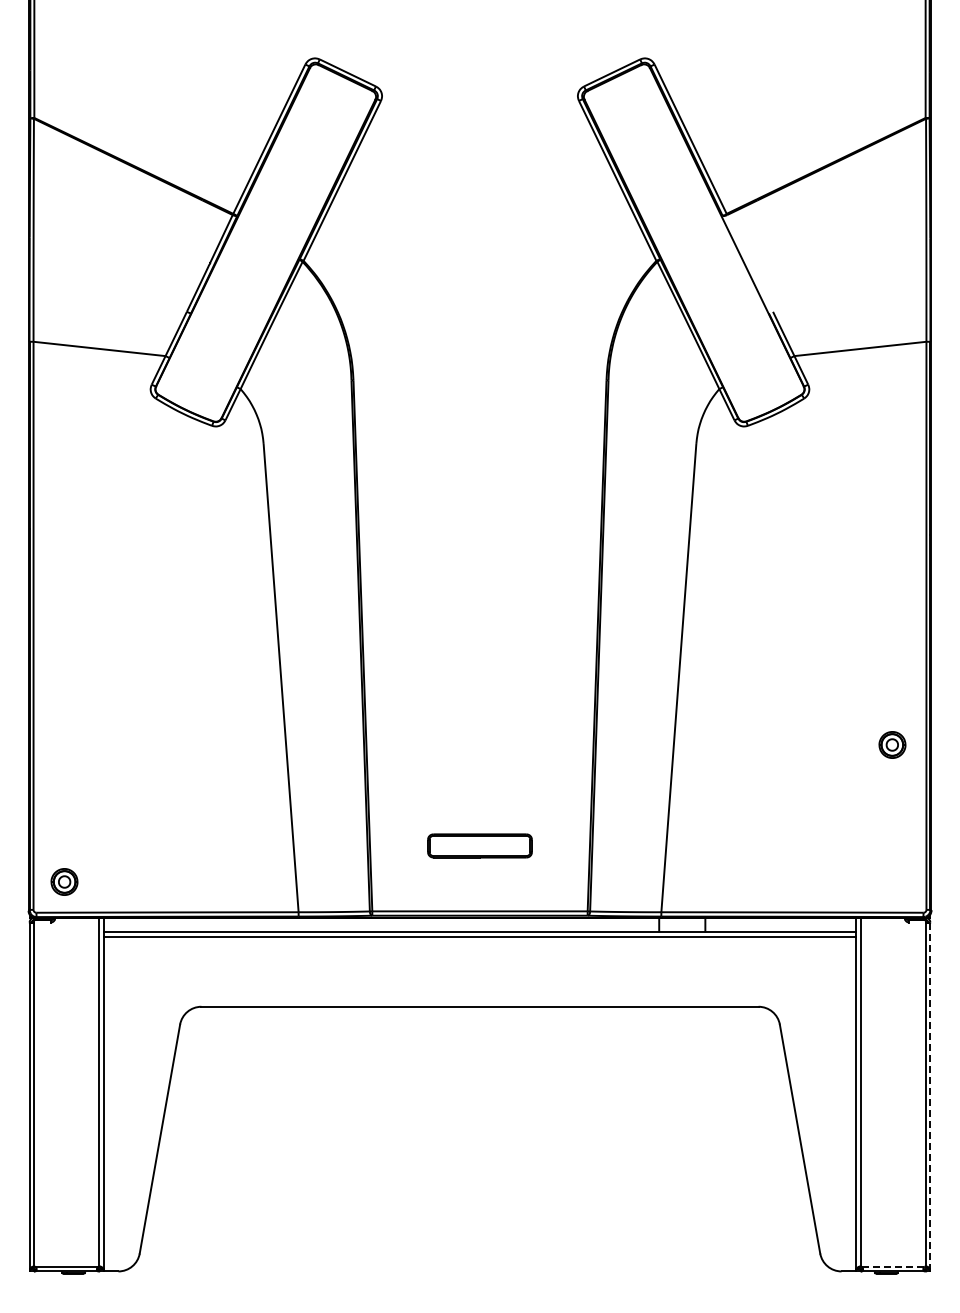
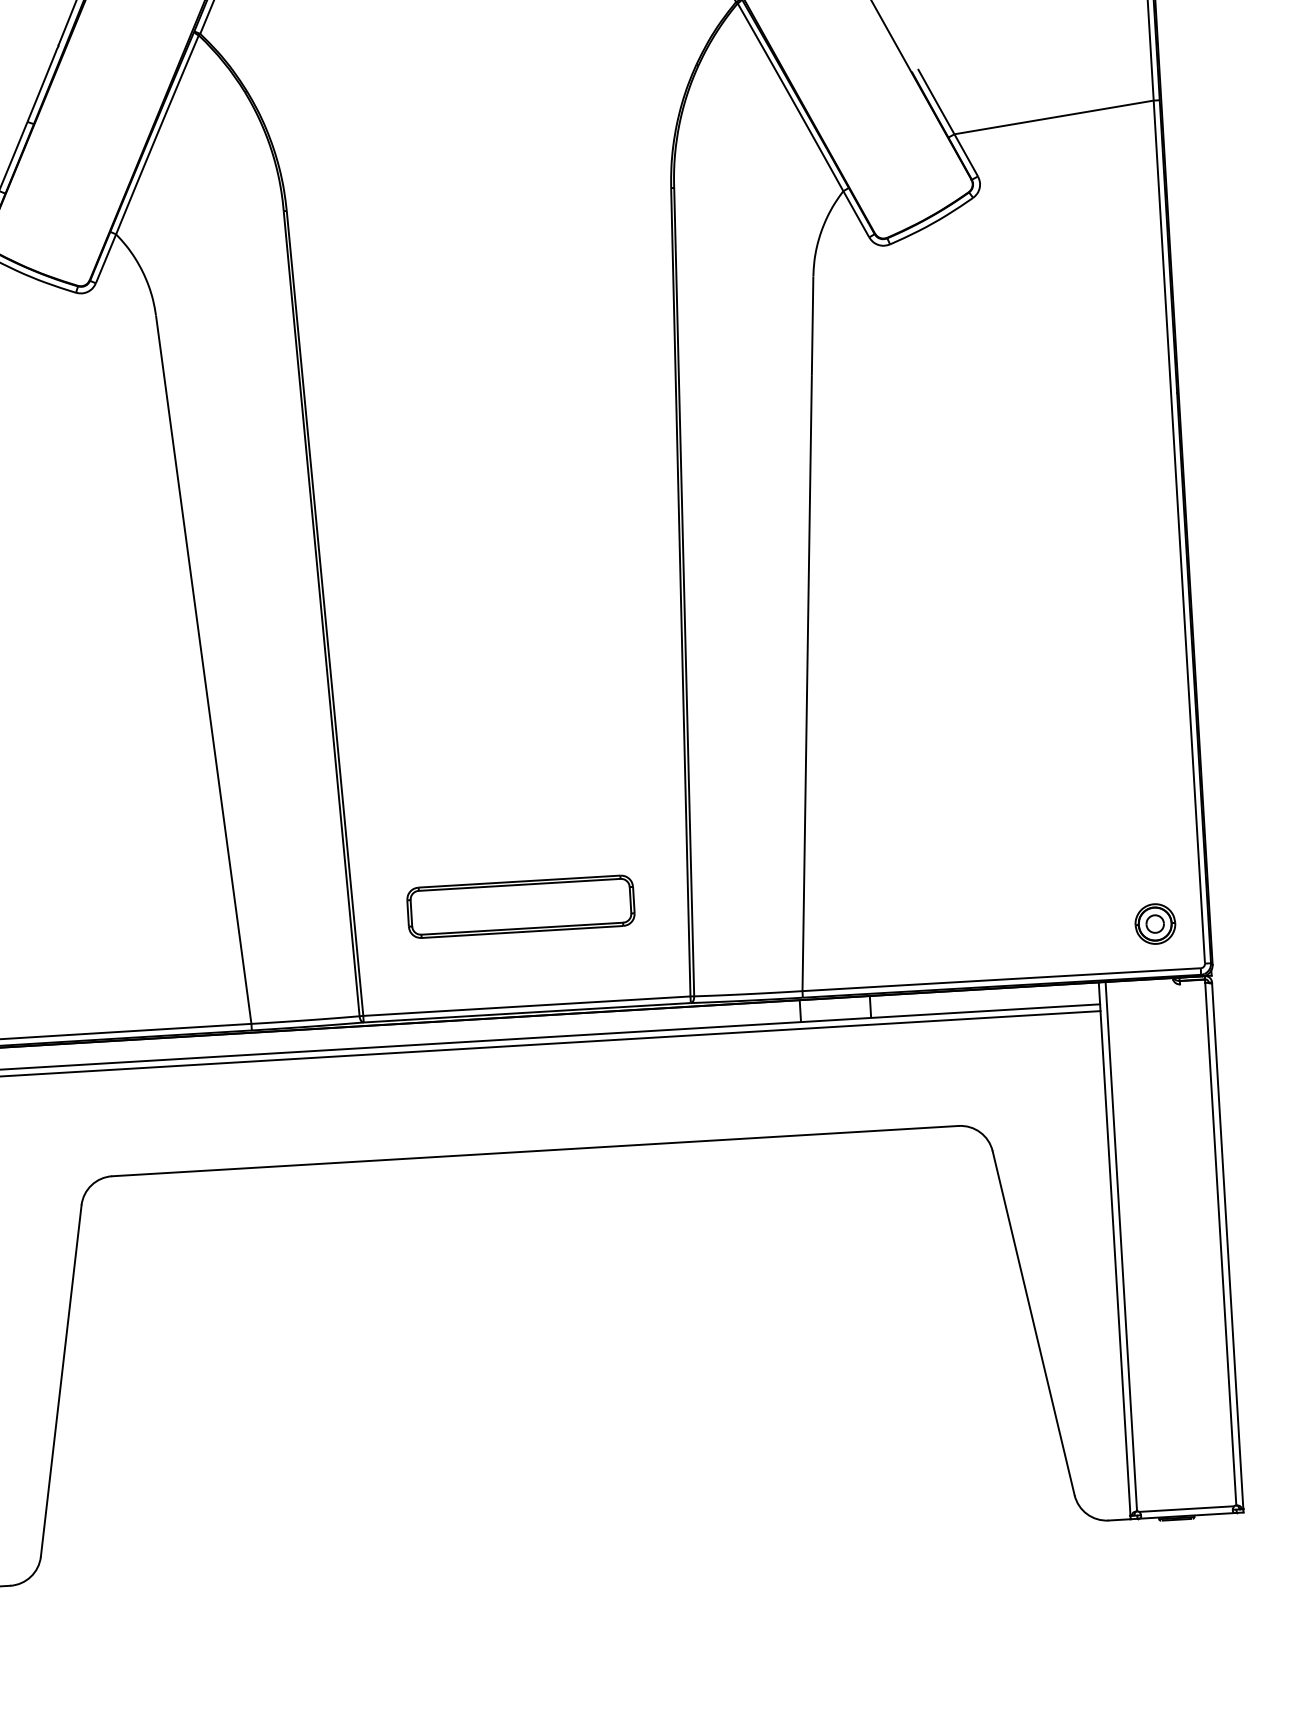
part: (892, 744) -> (1155, 923), moved
part: (479, 845) -> (520, 906), size x1.43
line: (930, 1096) -> (1227, 1246), dashed -> solid
line: (893, 1266) -> (1187, 1508), dashed -> solid

